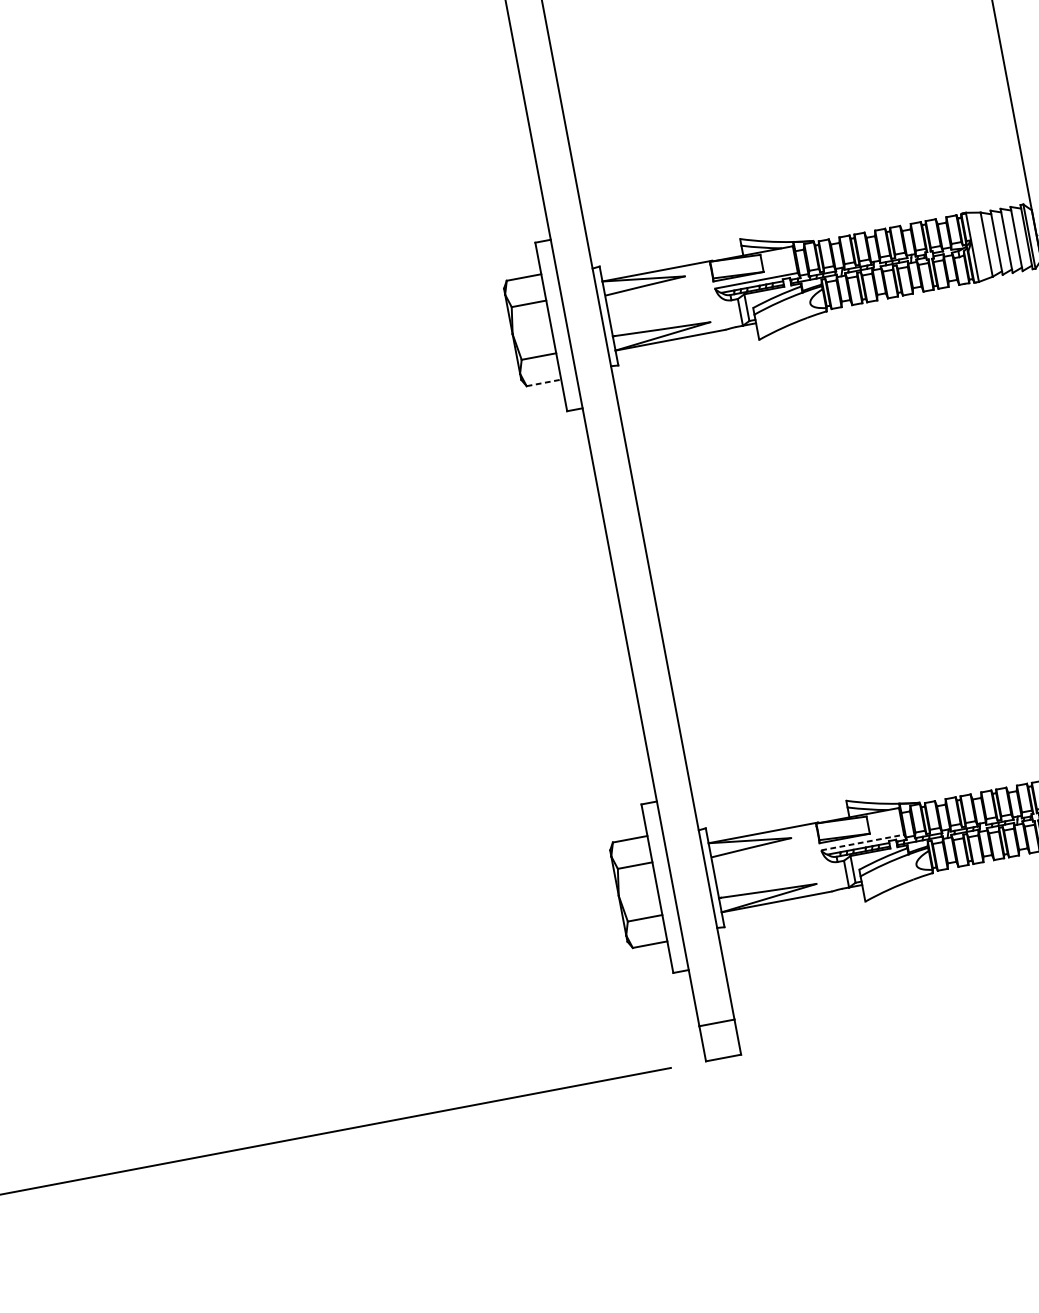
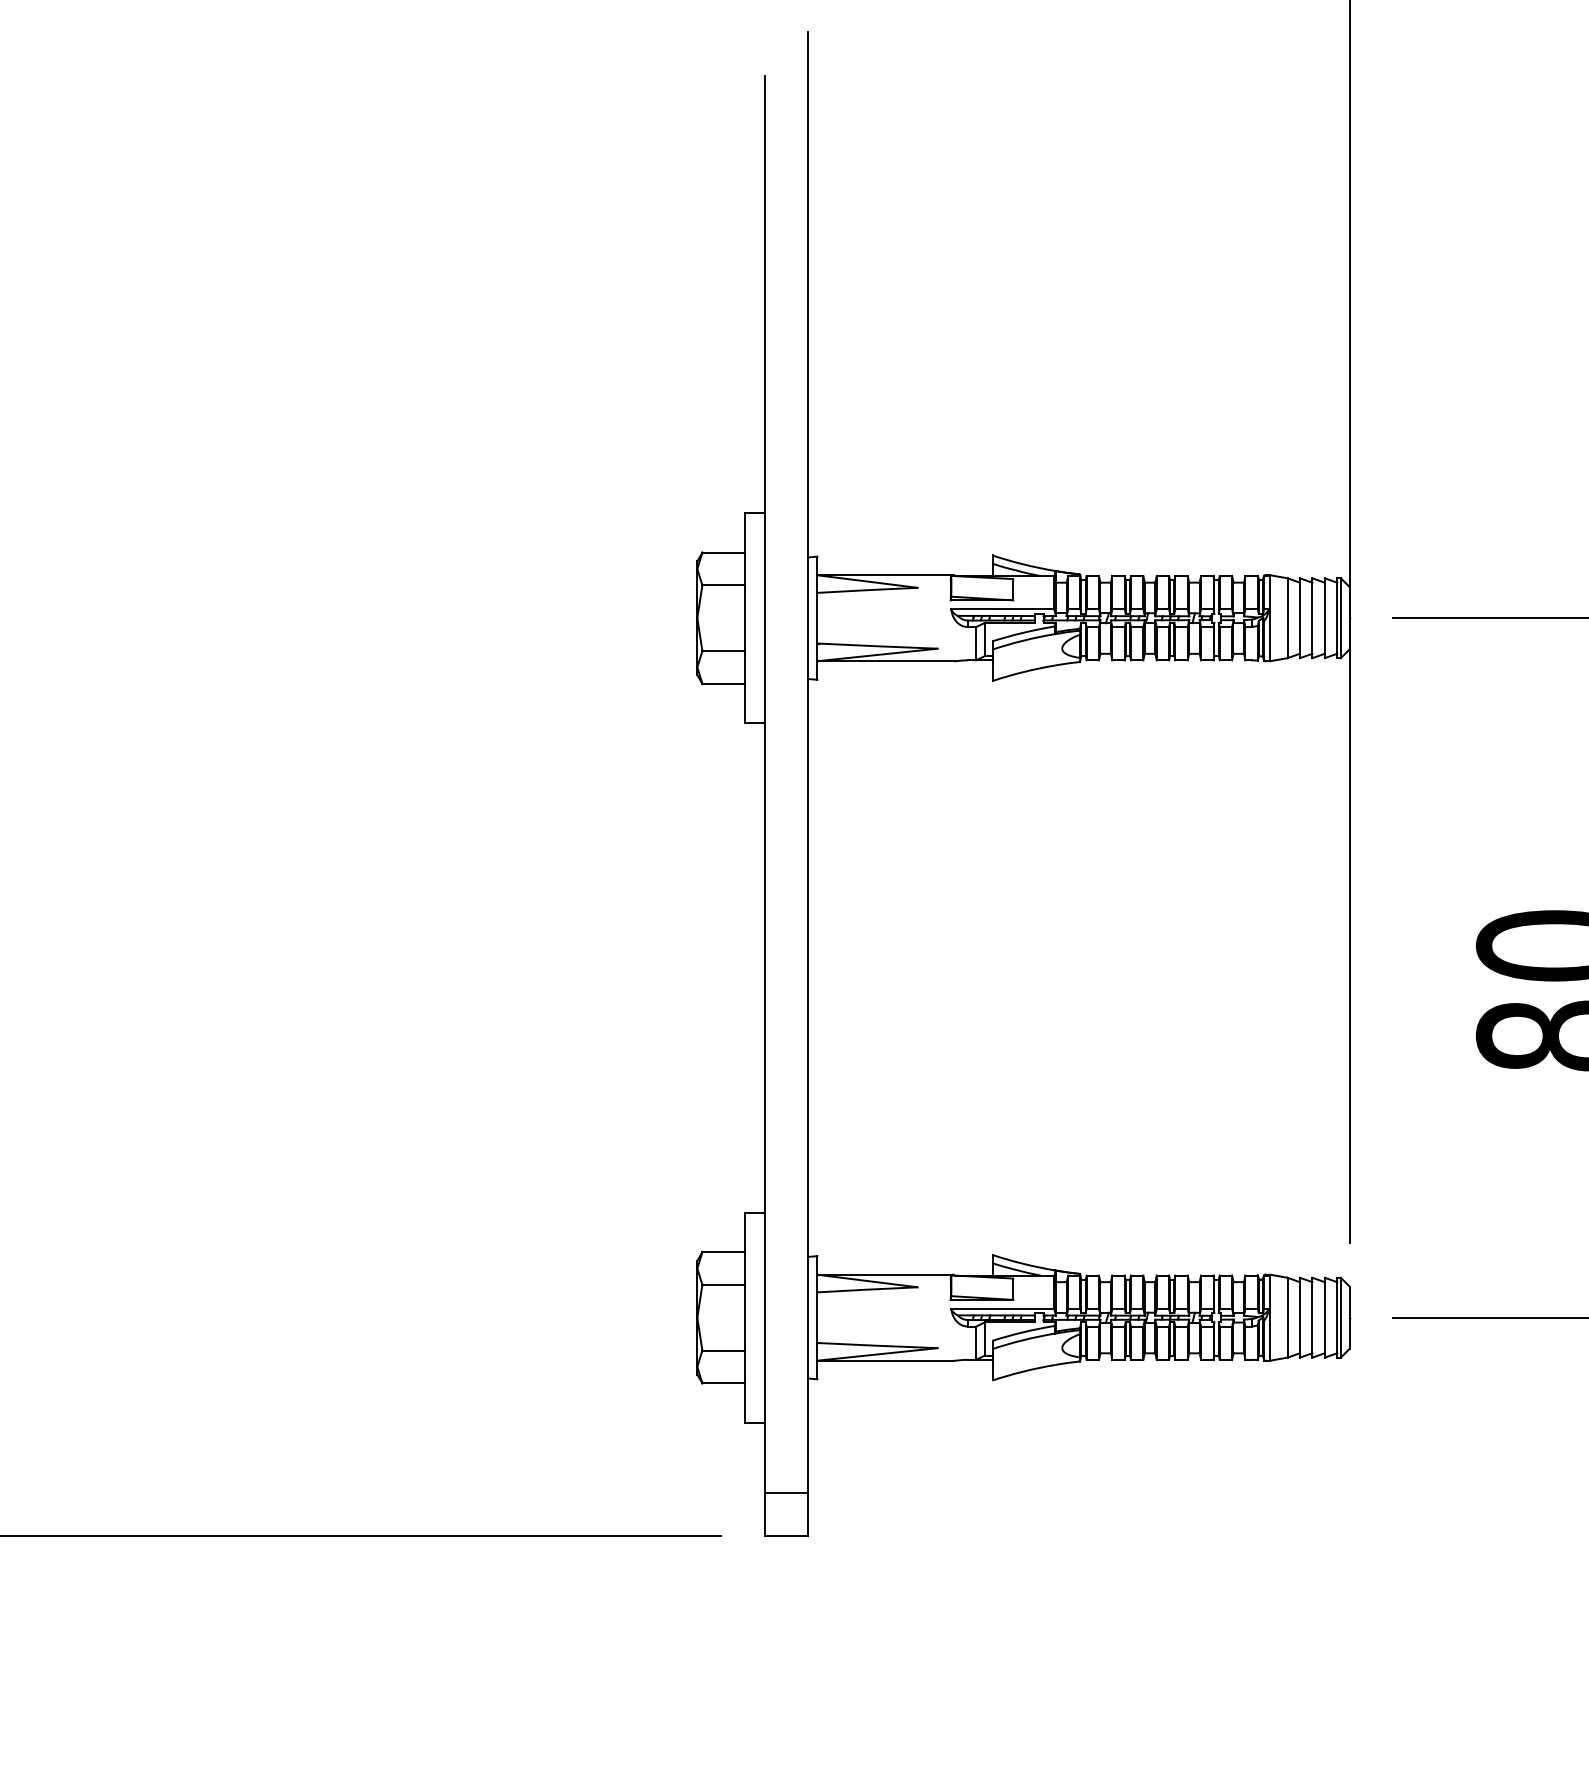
line: (543, 382) -> (723, 683), dashed -> solid
line: (862, 842) -> (1002, 1308), dashed -> solid

